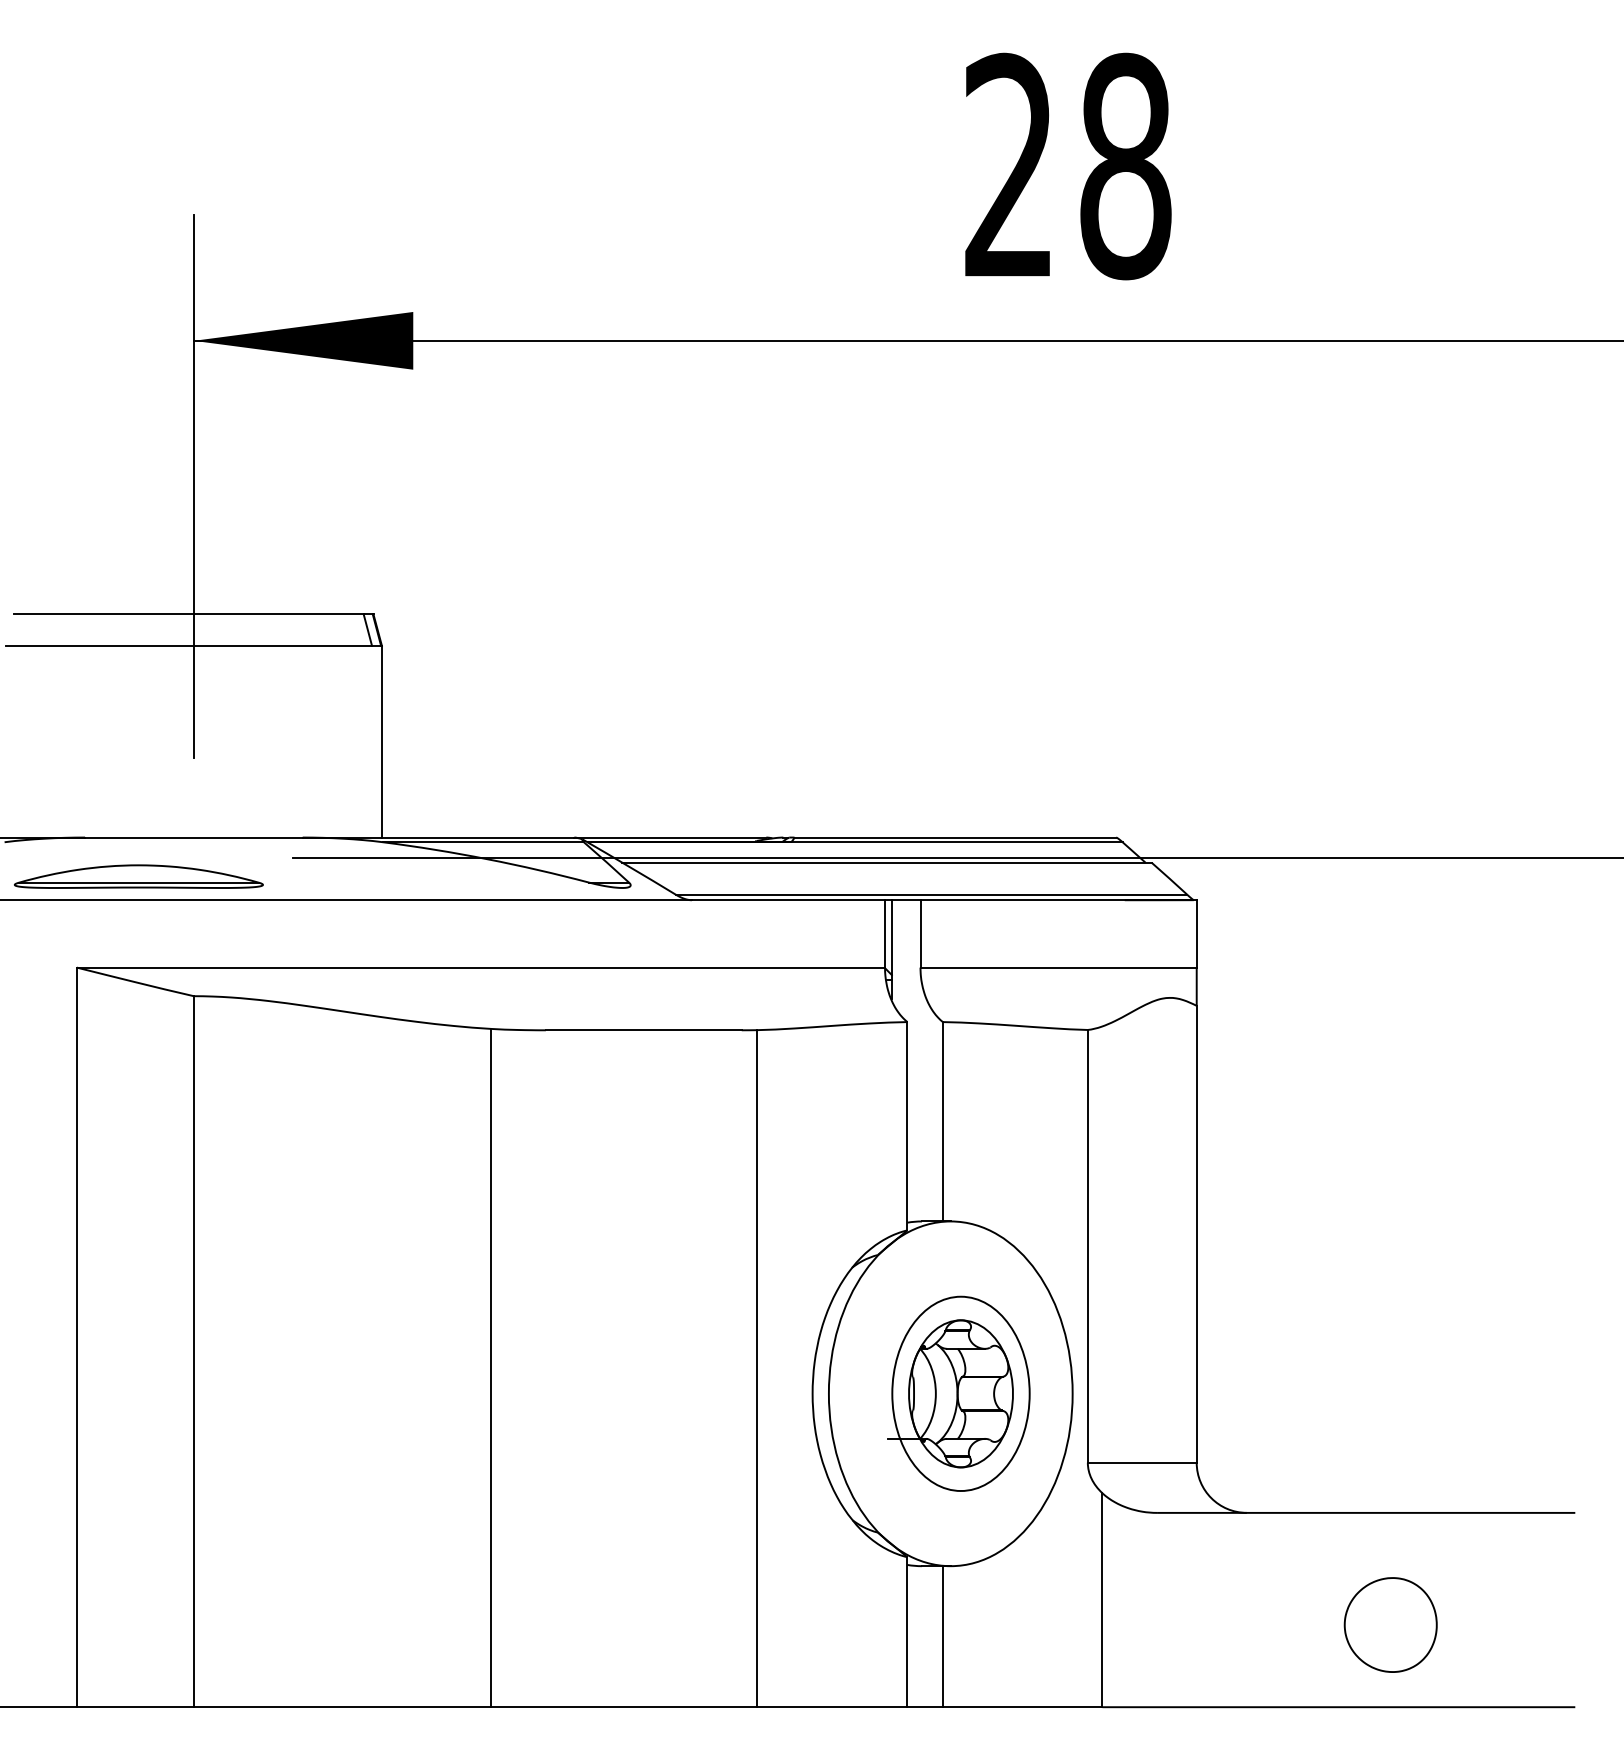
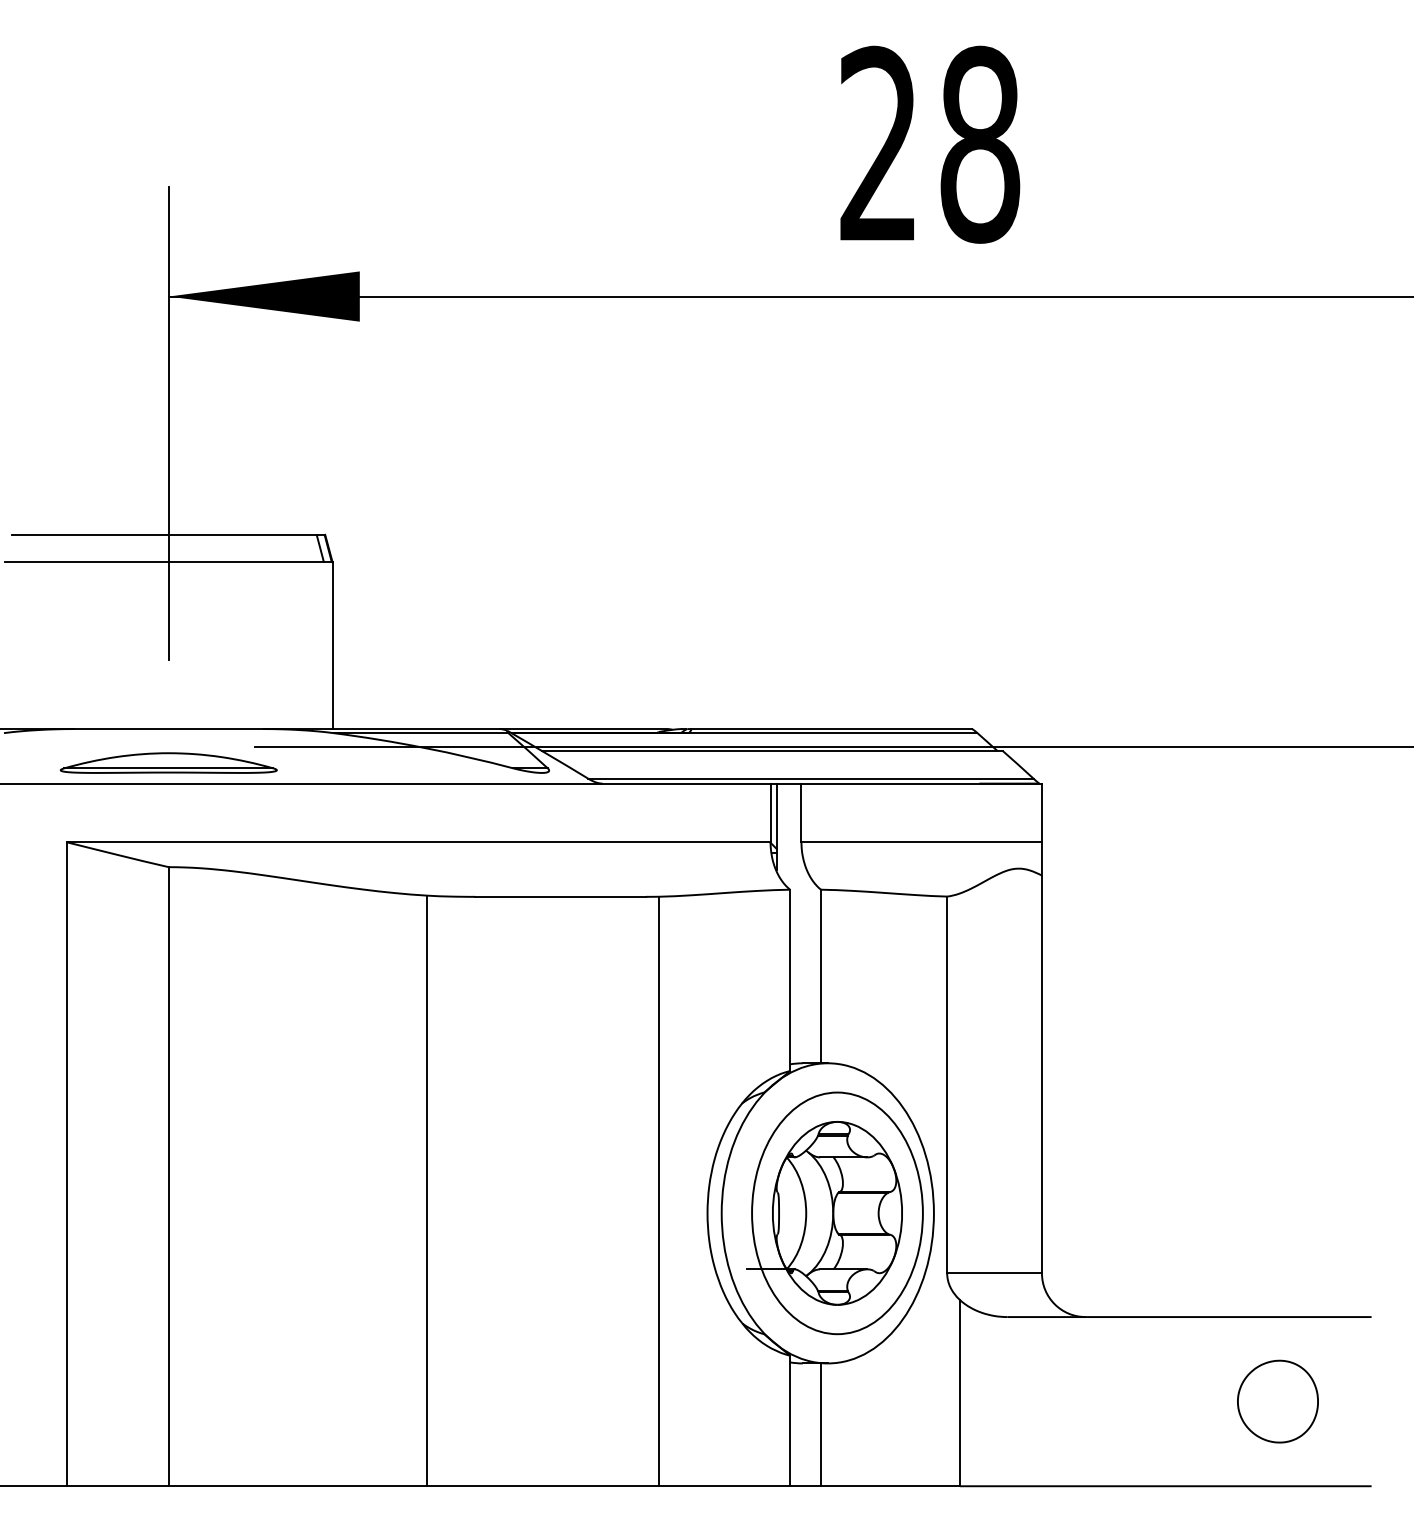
part: (138, 876) -> (168, 762), moved
part: (958, 1393) -> (834, 1213), size x1.43
part: (1390, 1624) -> (1277, 1401), moved

